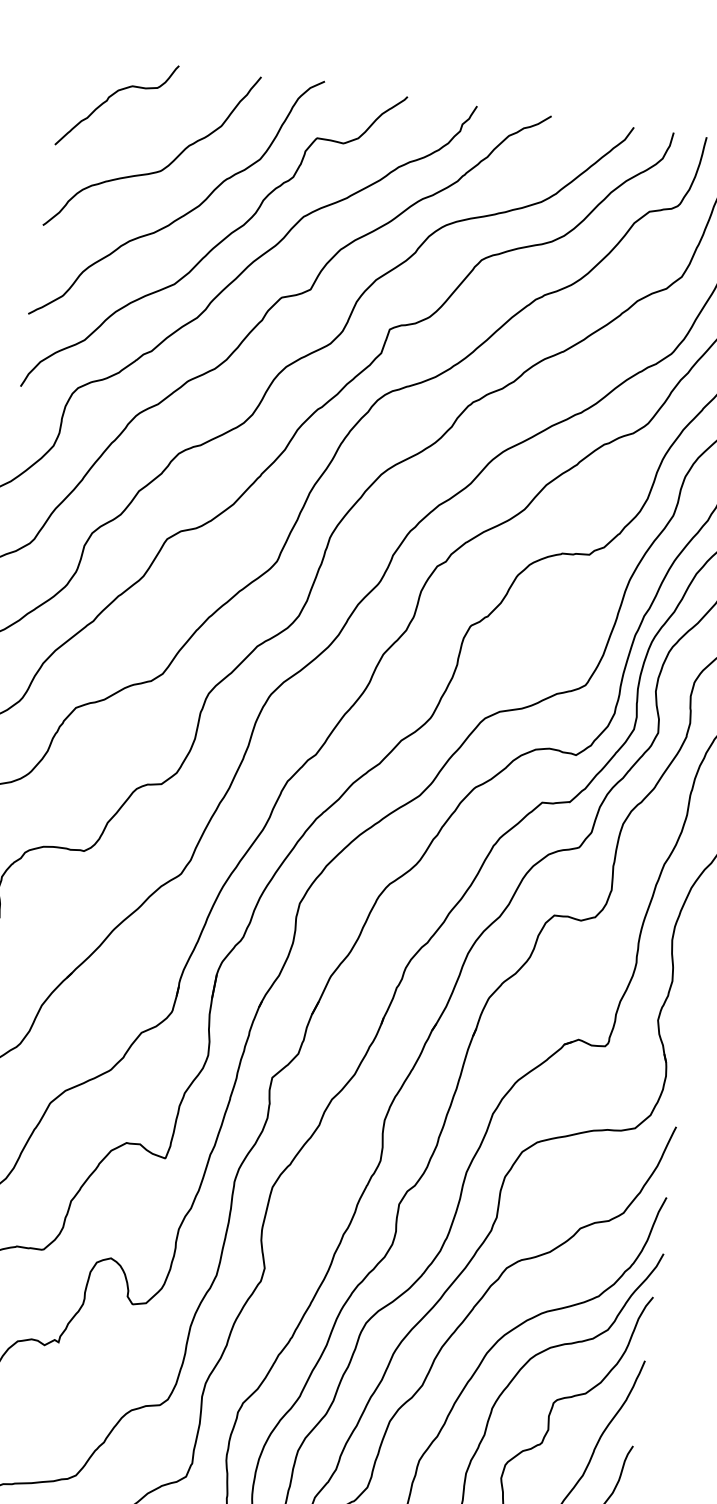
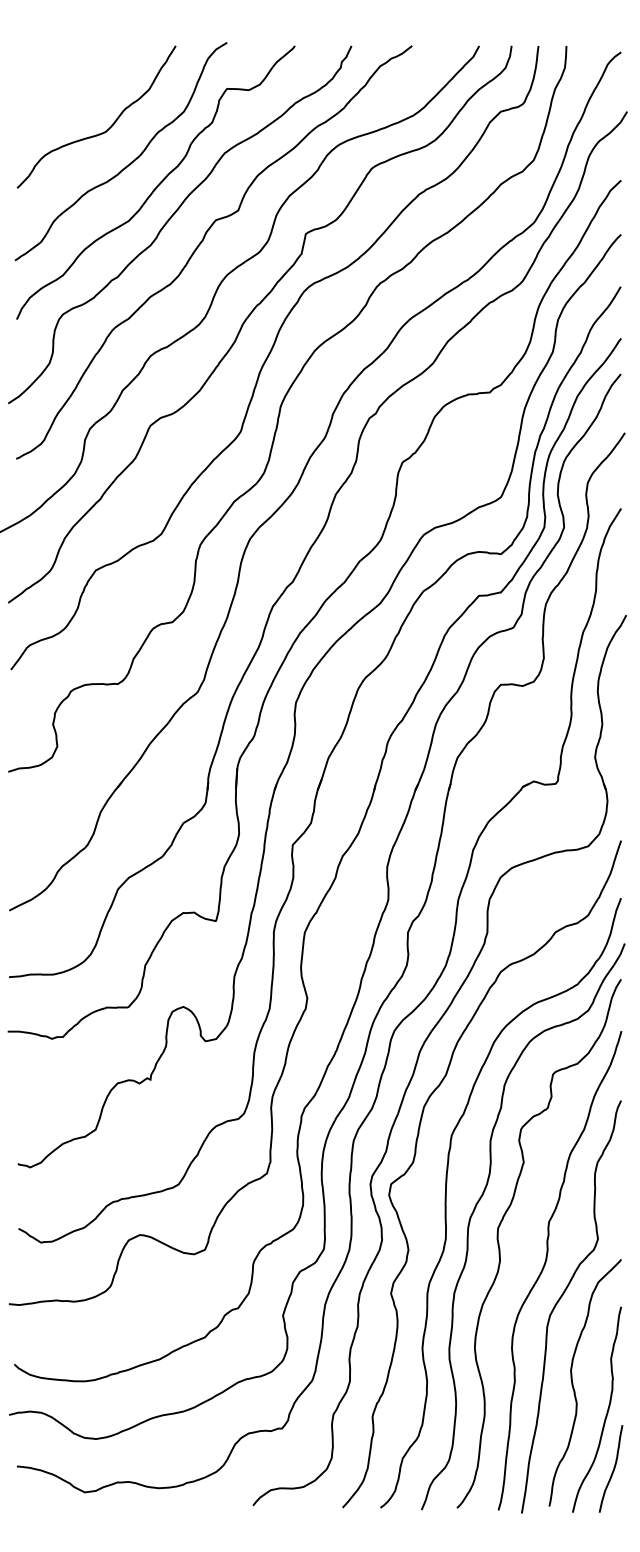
curve: (109, 99) -> (56, 80), removed

